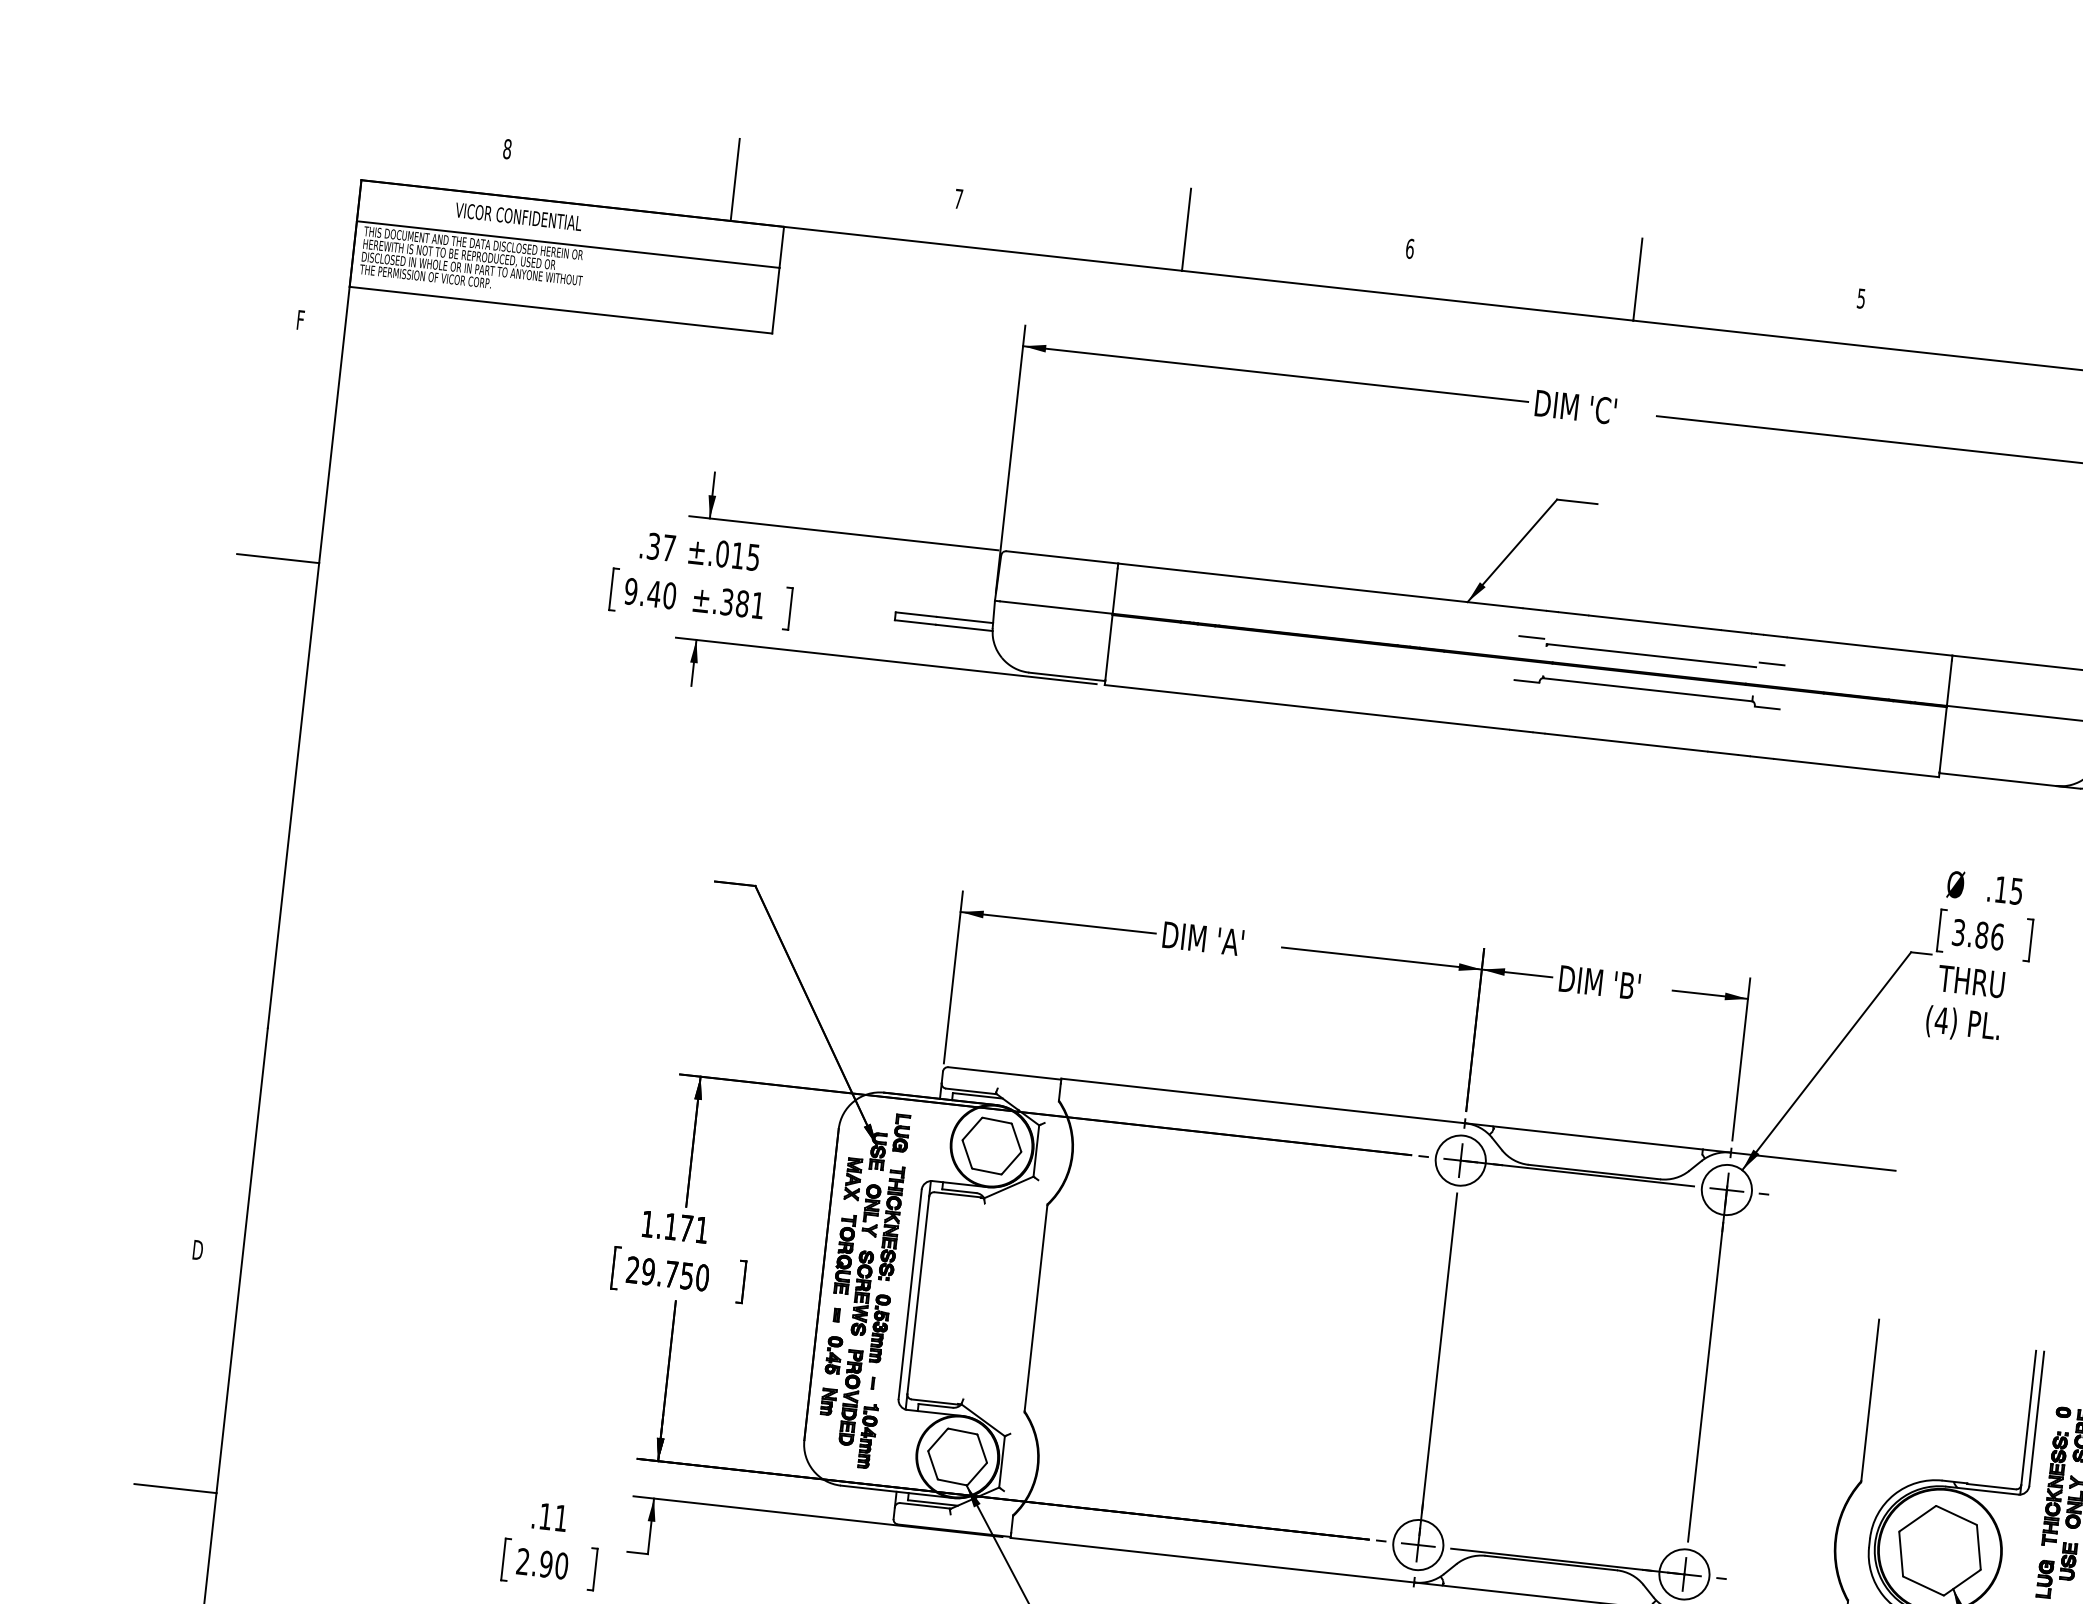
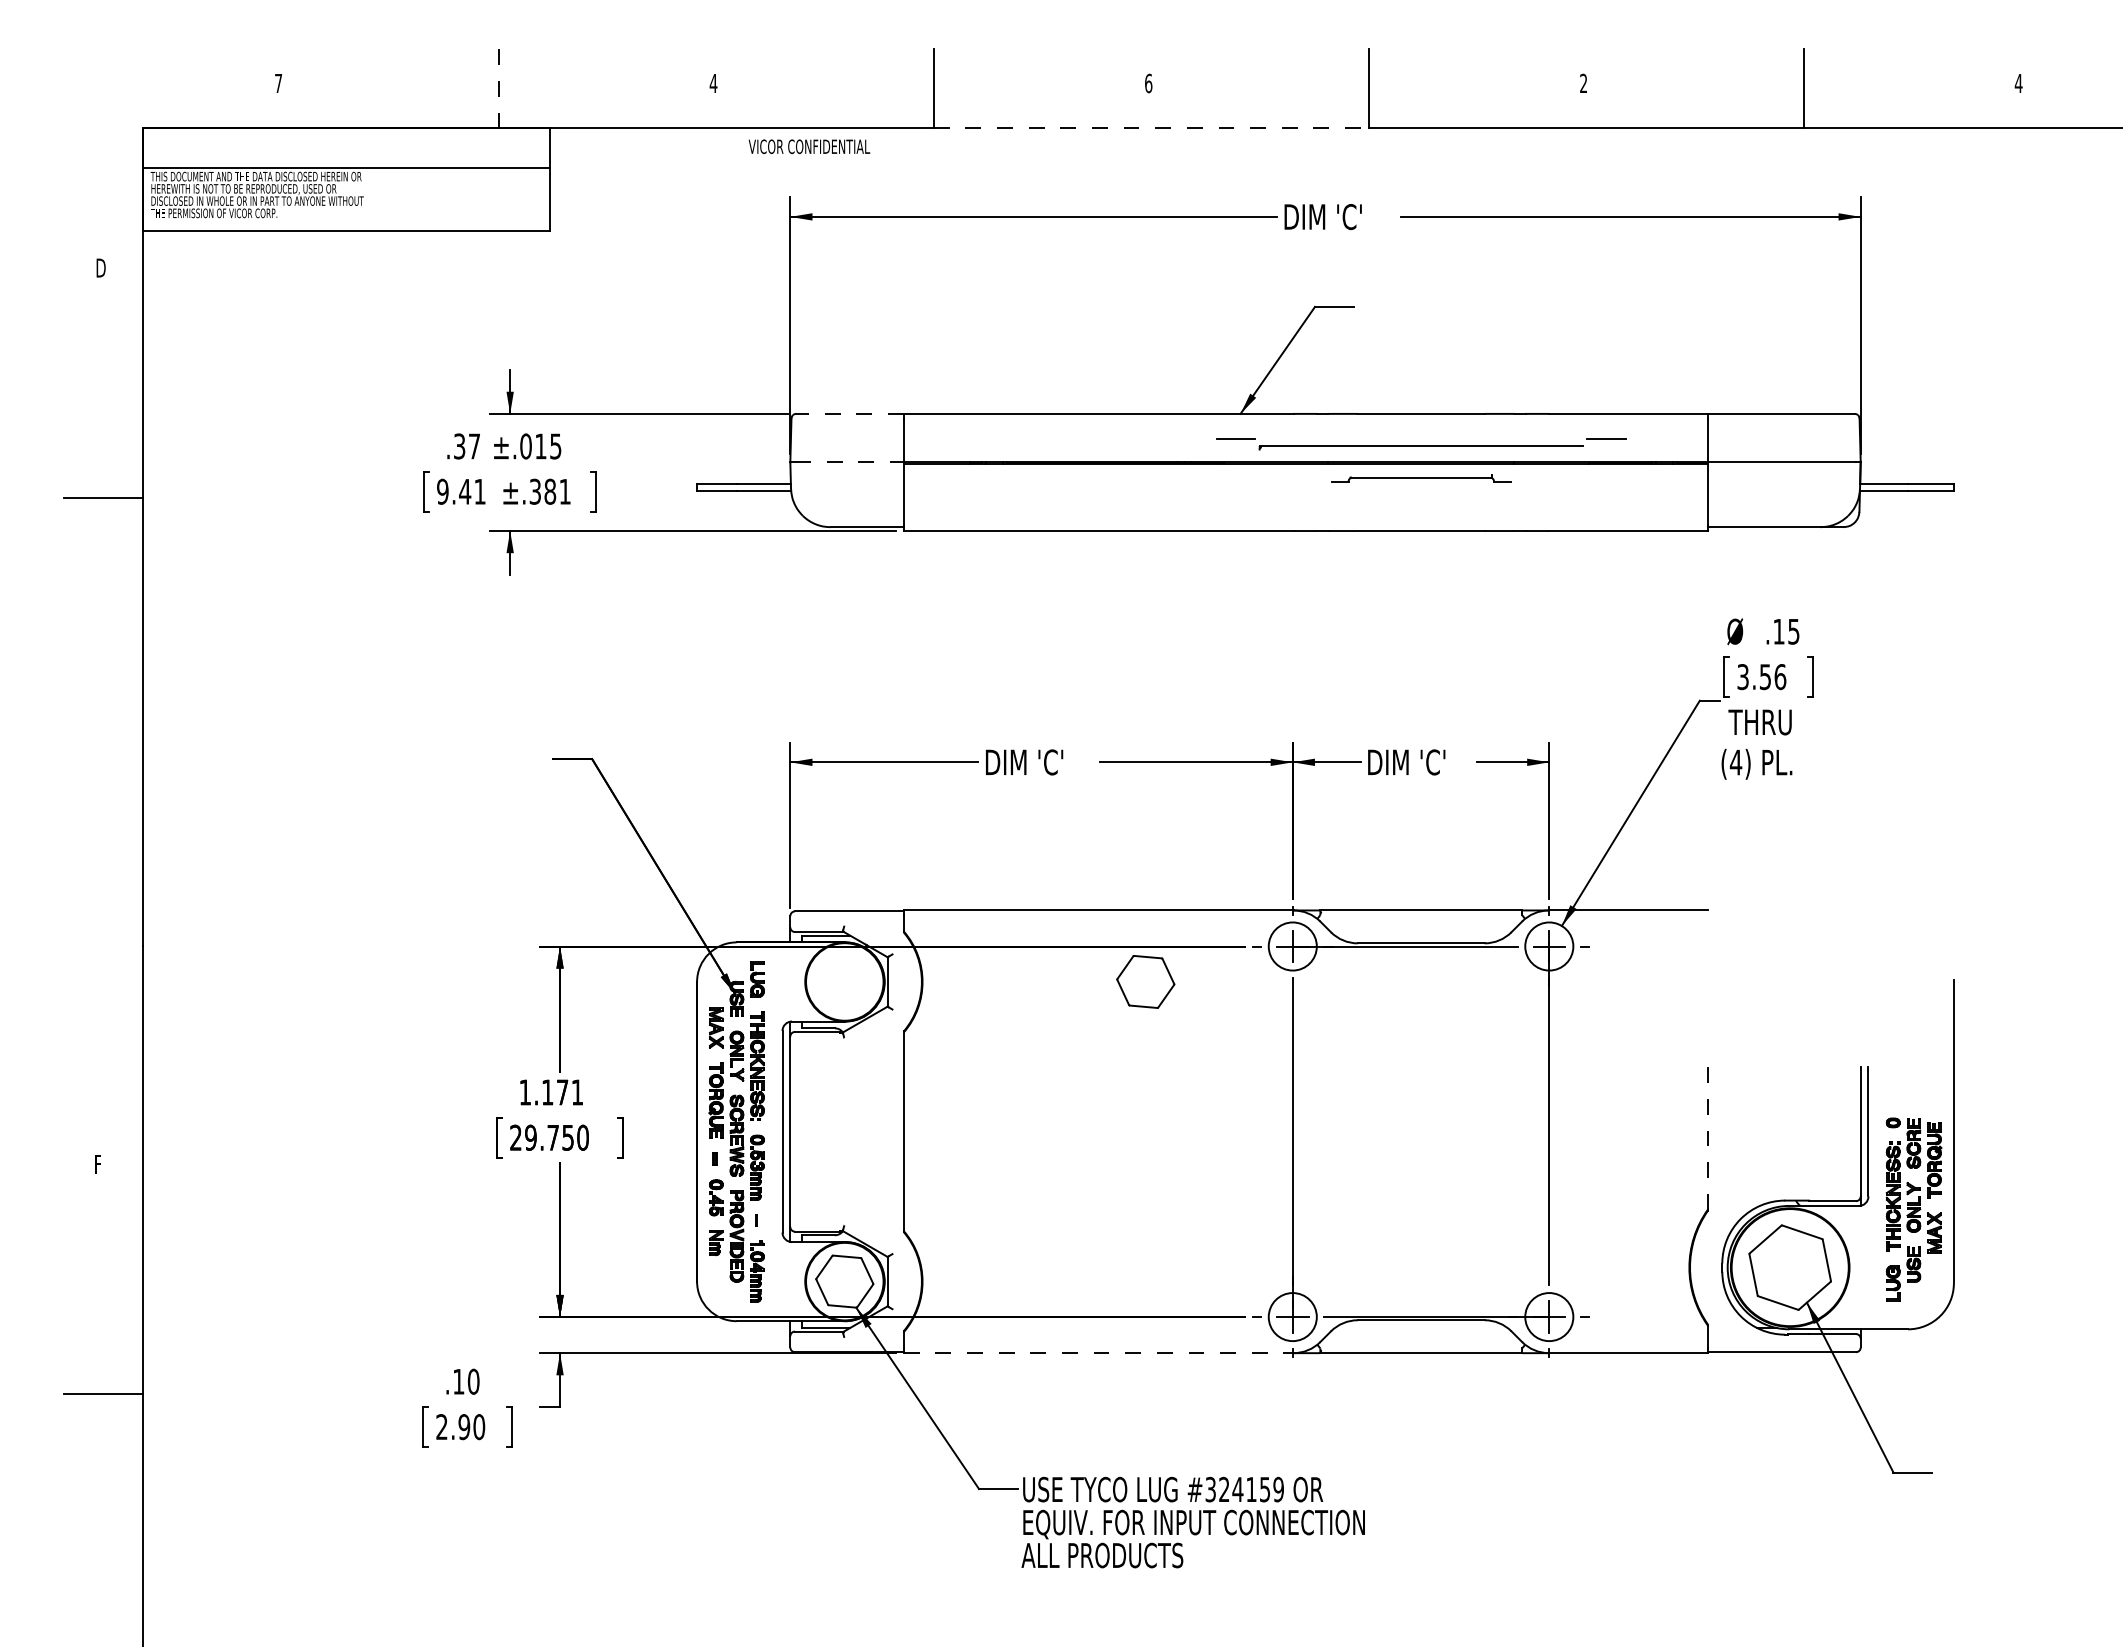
text: (507, 149) -> (278, 83), 8 -> 7
line: (735, 179) -> (498, 88), solid -> dashed
text: (958, 199) -> (713, 83), 7 -> 4
text: (518, 216) -> (809, 146), moved
line: (1407, 295) -> (1151, 128), solid -> dashed
text: (1861, 298) -> (1583, 83), 5 -> 2
text: (301, 319) -> (100, 267), F -> D
line: (1062, 557) -> (850, 413), solid -> dashed
text: (669, 595) -> (479, 491), 9.40 -> 9.41
line: (1056, 607) -> (849, 462), solid -> dashed
part: (1651, 654) -> (1421, 444), size x1.6
part: (1647, 689) -> (1421, 478), size x0.7
text: (1981, 935) -> (1765, 677), 3.86 -> 3.56
text: (1233, 942) -> (1053, 762), DIM 'A' -> DIM 'C'
text: (1629, 986) -> (1435, 762), DIM 'B' -> DIM 'C'
part: (991, 1145) -> (1145, 981), moved
text: (197, 1250) -> (99, 1164), D -> F
line: (1869, 1400) -> (1707, 1131), solid -> dashed
text: (561, 1518) -> (473, 1381), .11 -> .10
line: (1212, 1560) -> (1098, 1353), solid -> dashed

